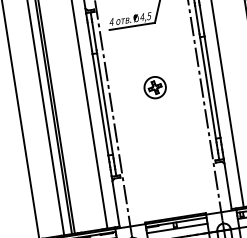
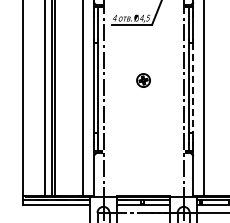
line: (212, 86) -> (193, 87), solid -> dashed
part: (155, 87) -> (143, 80), size x0.7

